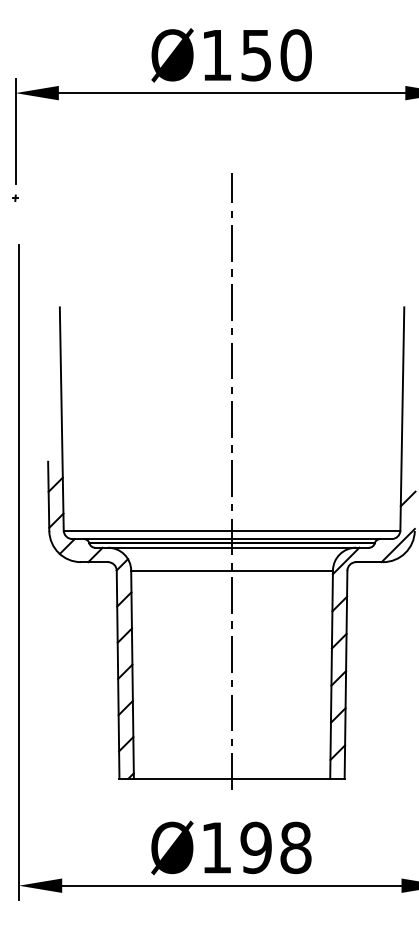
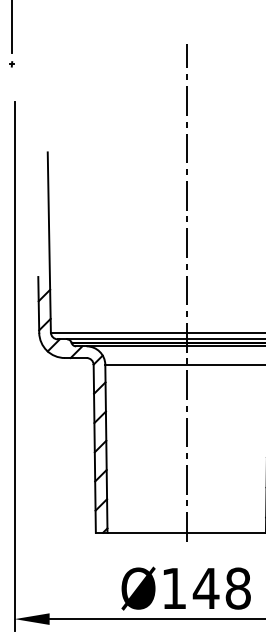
text: (255, 847) -> (205, 588), Ø198 -> Ø148

